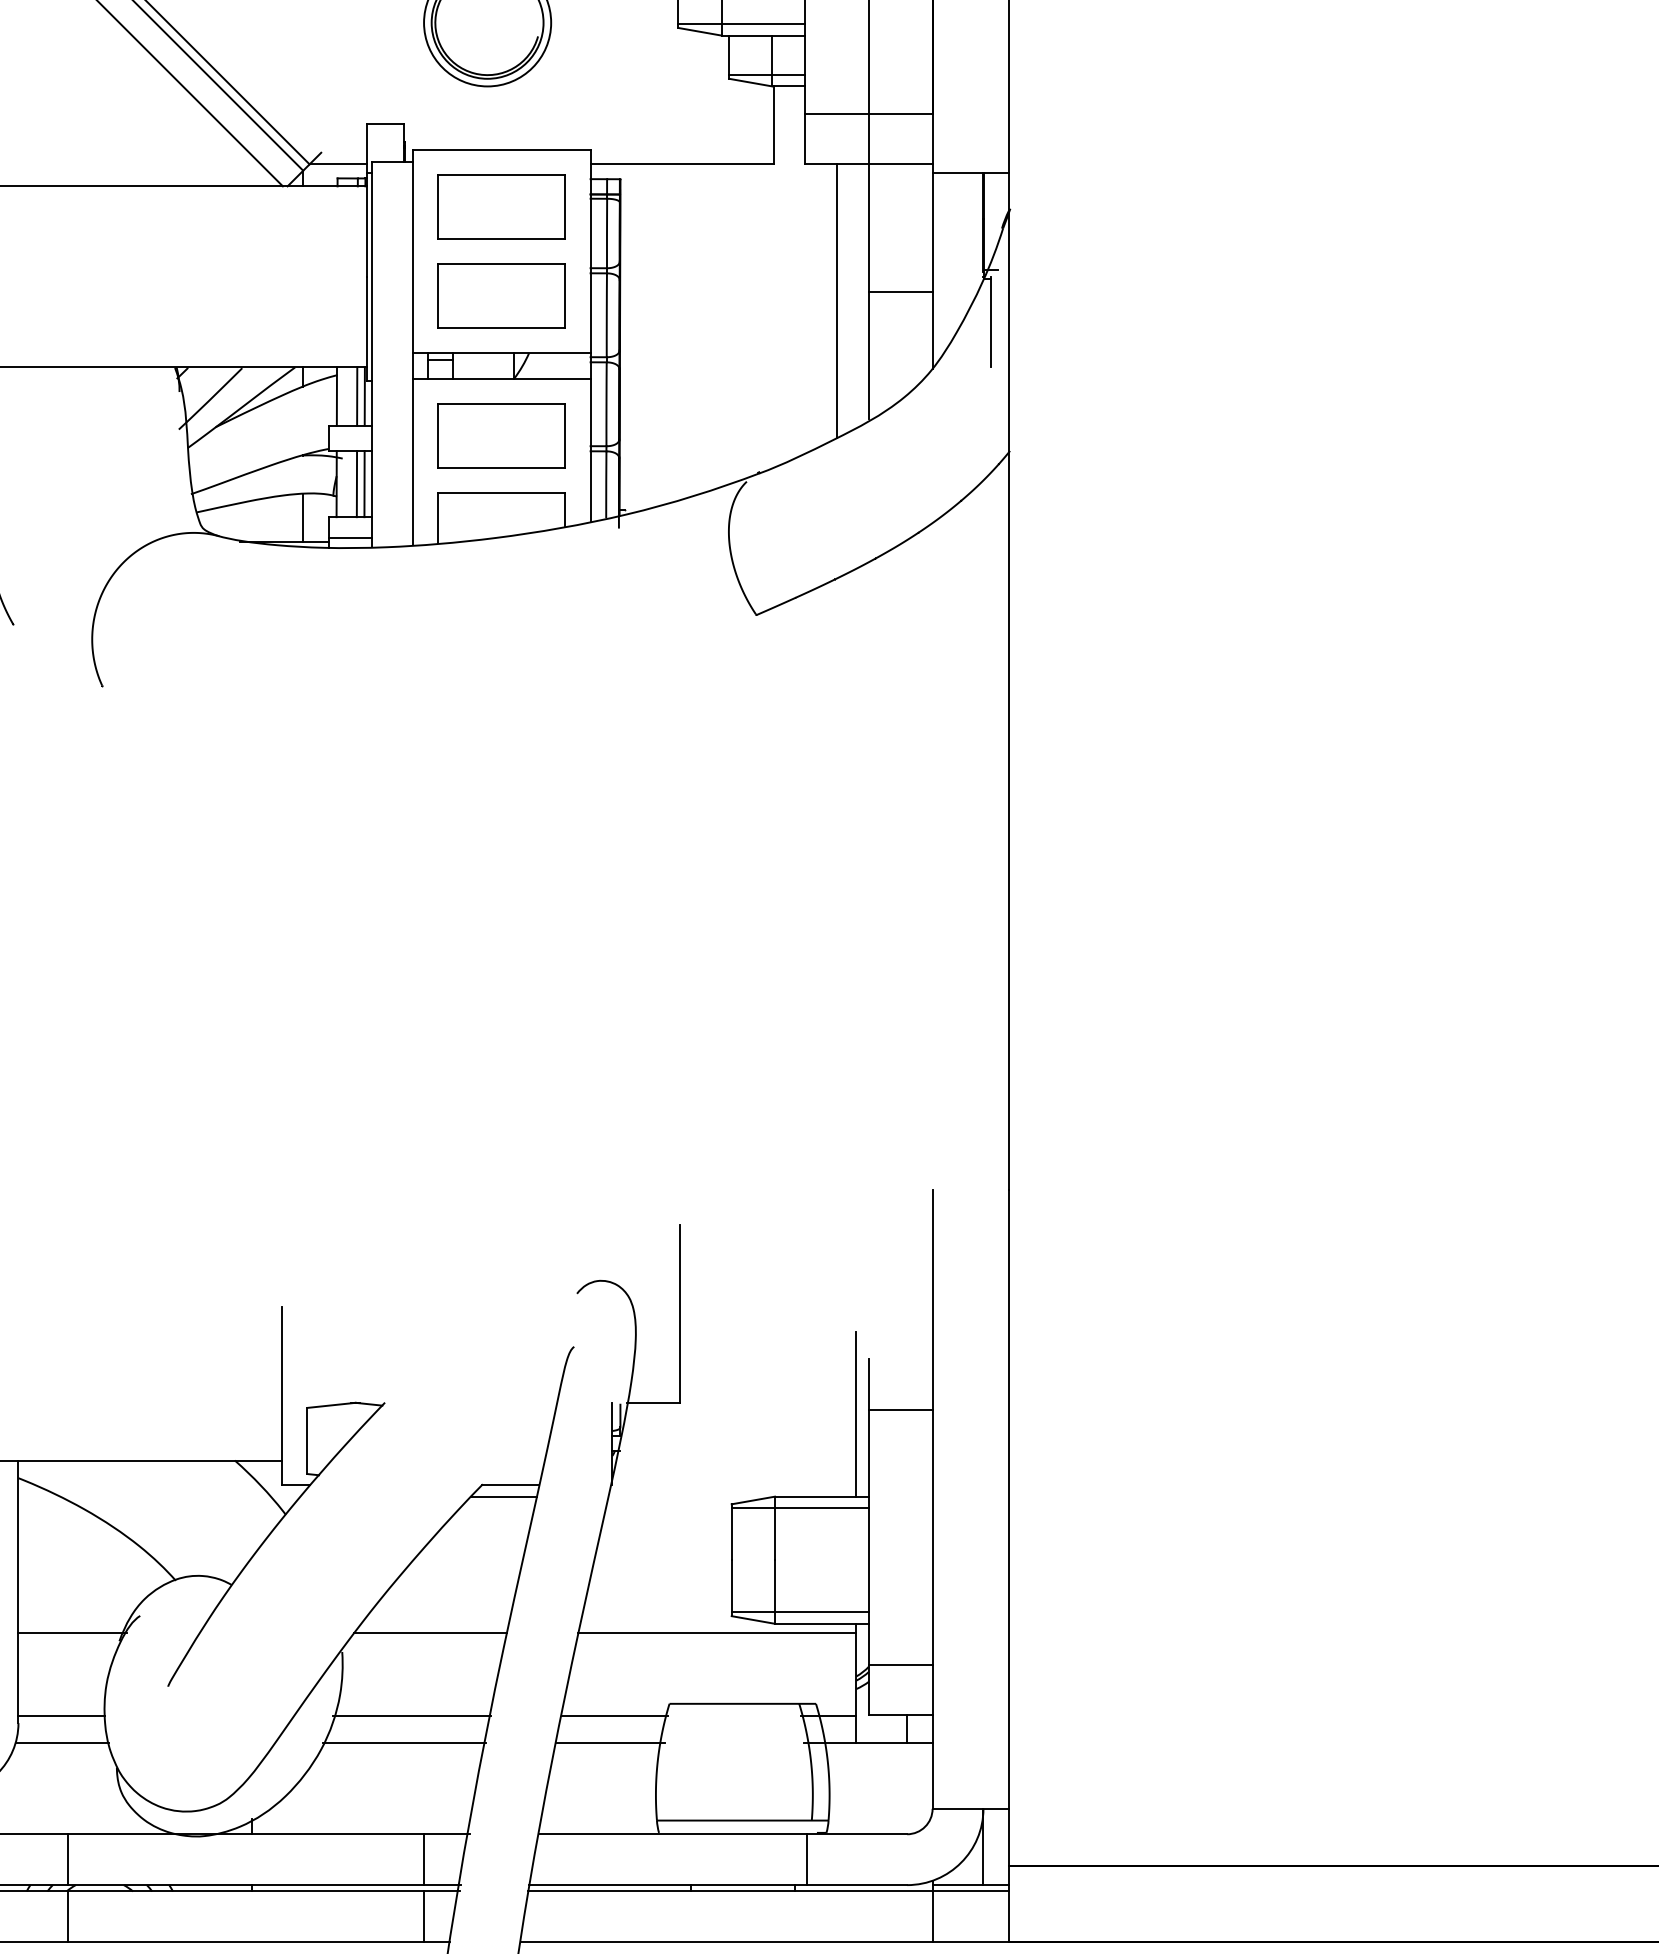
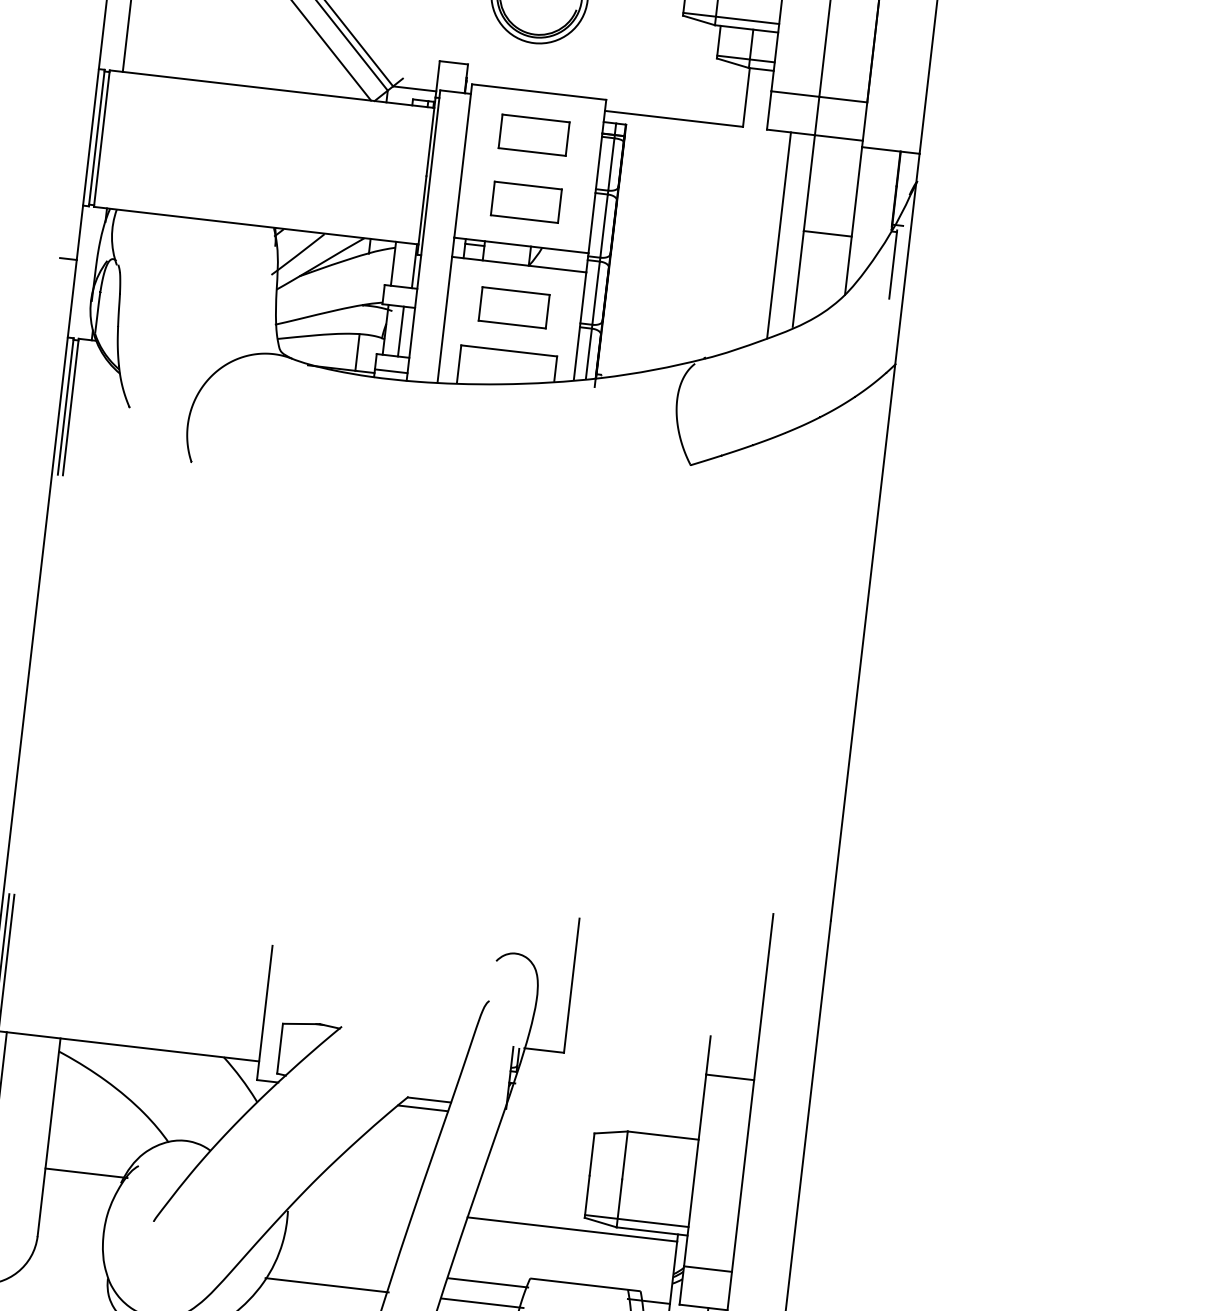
part: (501, 206) -> (534, 134), size x0.7
part: (501, 295) -> (526, 201), size x0.7
line: (357, 396) -> (408, 265), removed
part: (501, 435) -> (514, 307), size x0.7
line: (364, 484) -> (406, 332), removed
line: (856, 1414) -> (696, 1076), removed
line: (800, 1507) -> (646, 1141), removed
line: (429, 1633) -> (355, 1204), removed
line: (61, 1715) -> (70, 1234), removed
line: (411, 1715) -> (334, 1264), removed
line: (62, 1743) -> (69, 1255), removed

